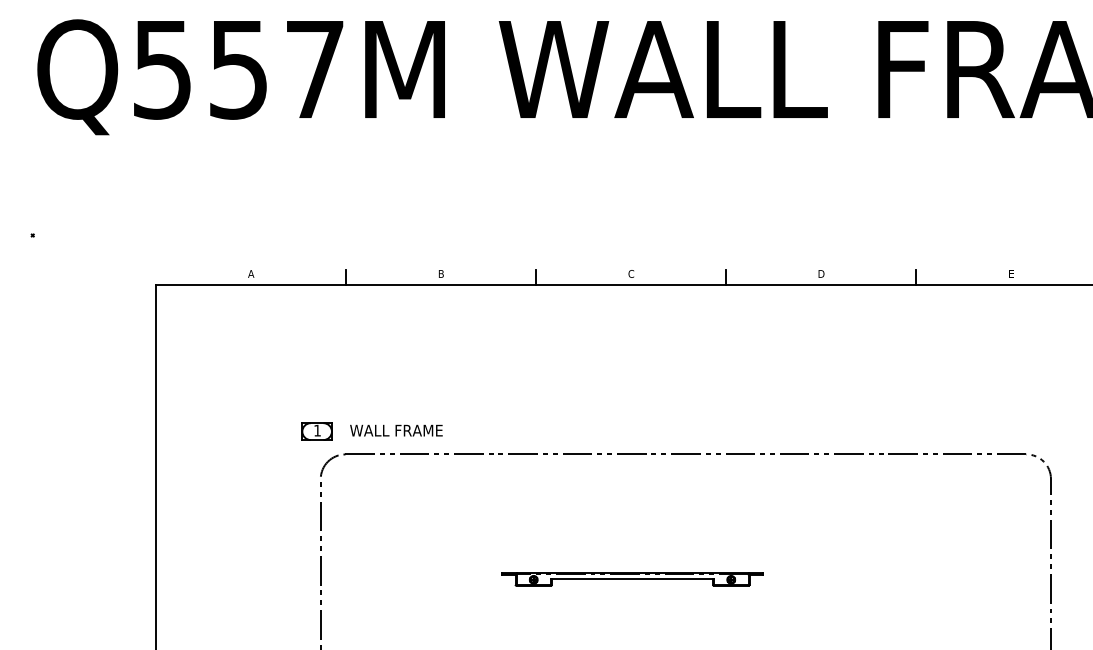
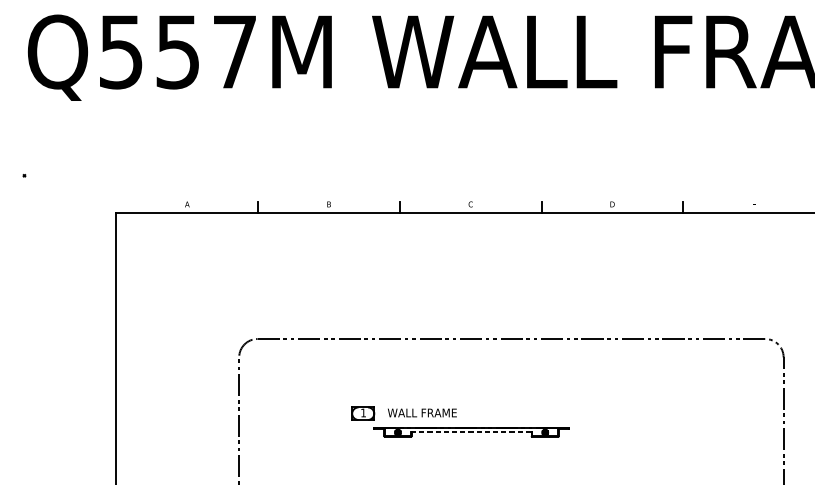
part: (371, 431) -> (403, 413), moved
line: (633, 579) -> (472, 432), solid -> dashed

